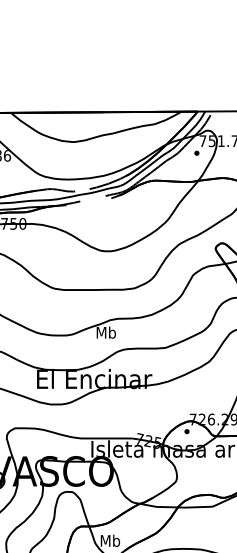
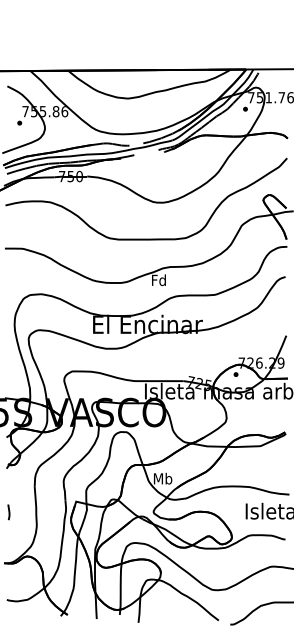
text: (106, 332) -> (159, 280), Mb -> Fd

